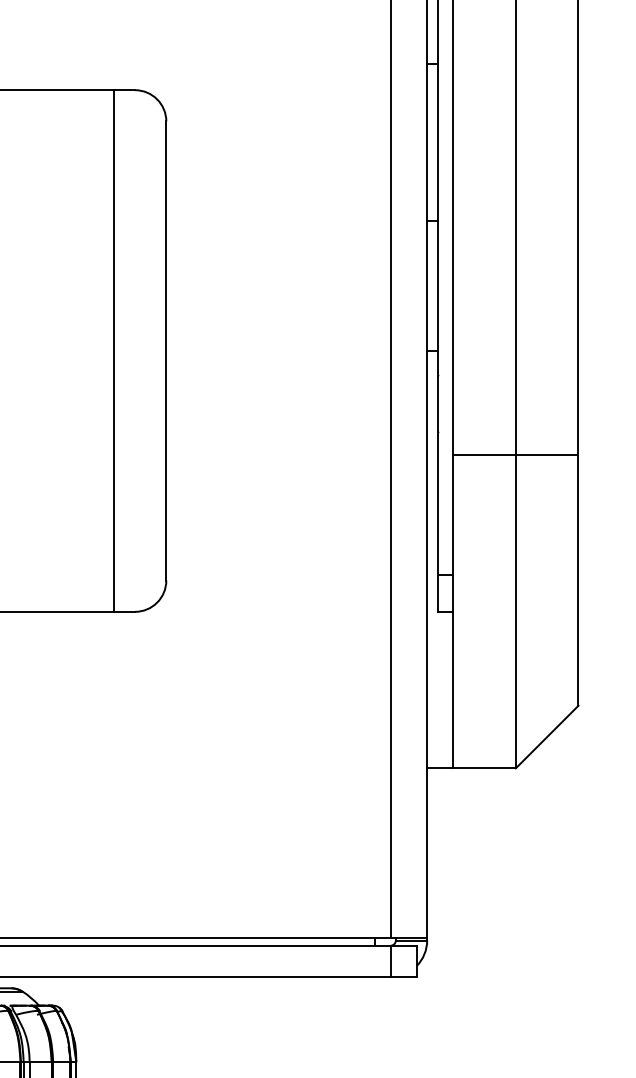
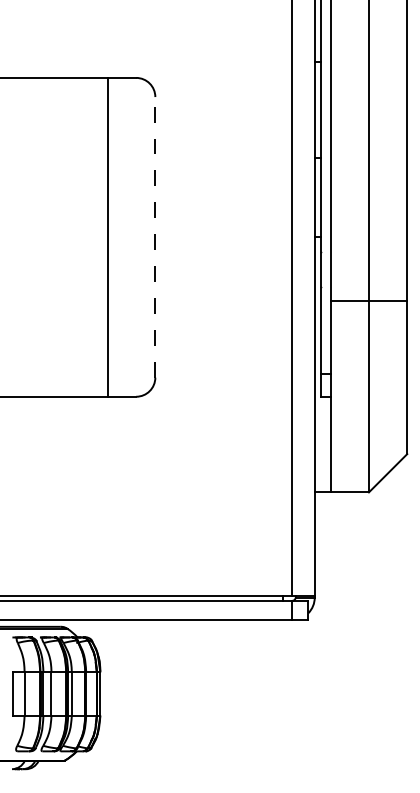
line: (114, 349) -> (108, 236), moved
line: (166, 349) -> (155, 236), solid -> dashed

